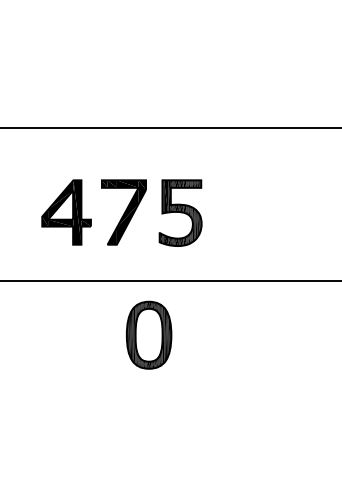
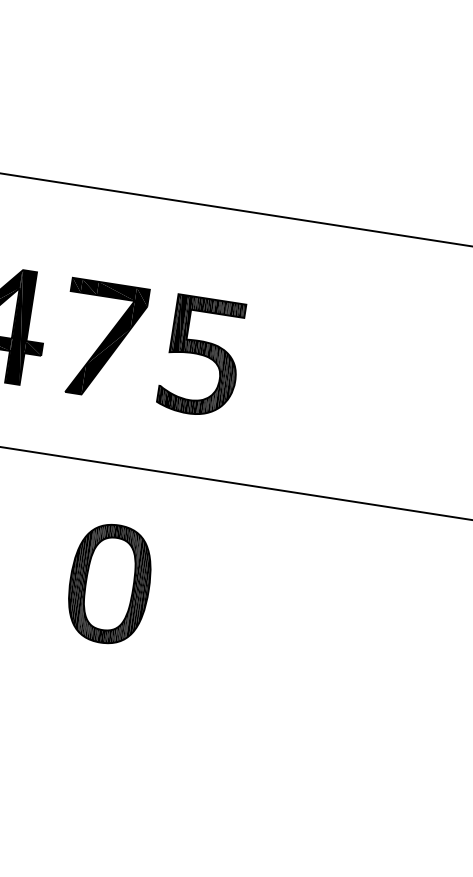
part: (148, 334) -> (108, 582), moved

